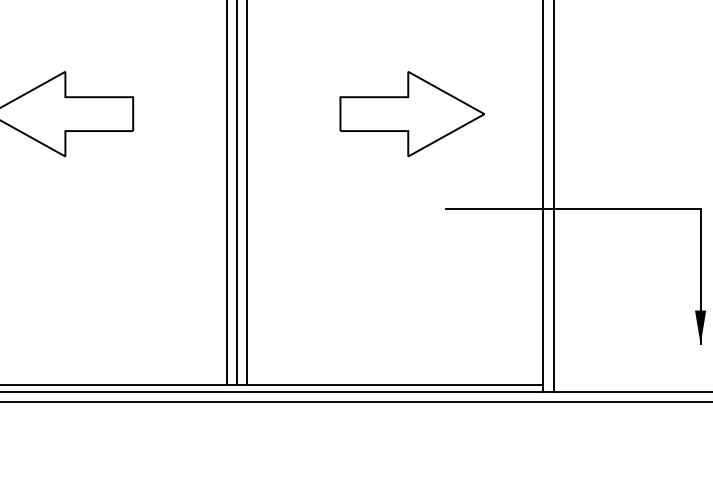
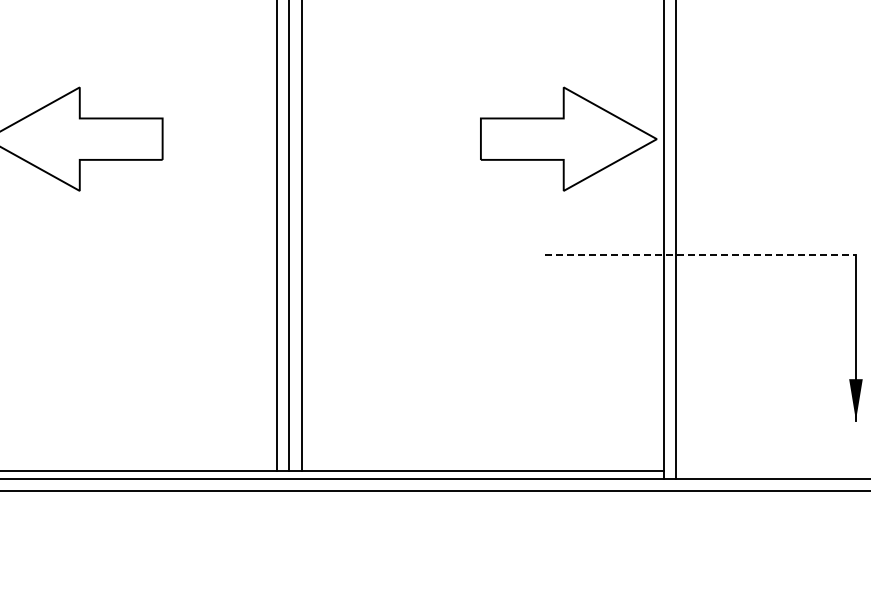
part: (412, 113) -> (568, 138), moved
line: (573, 208) -> (700, 254), solid -> dashed

